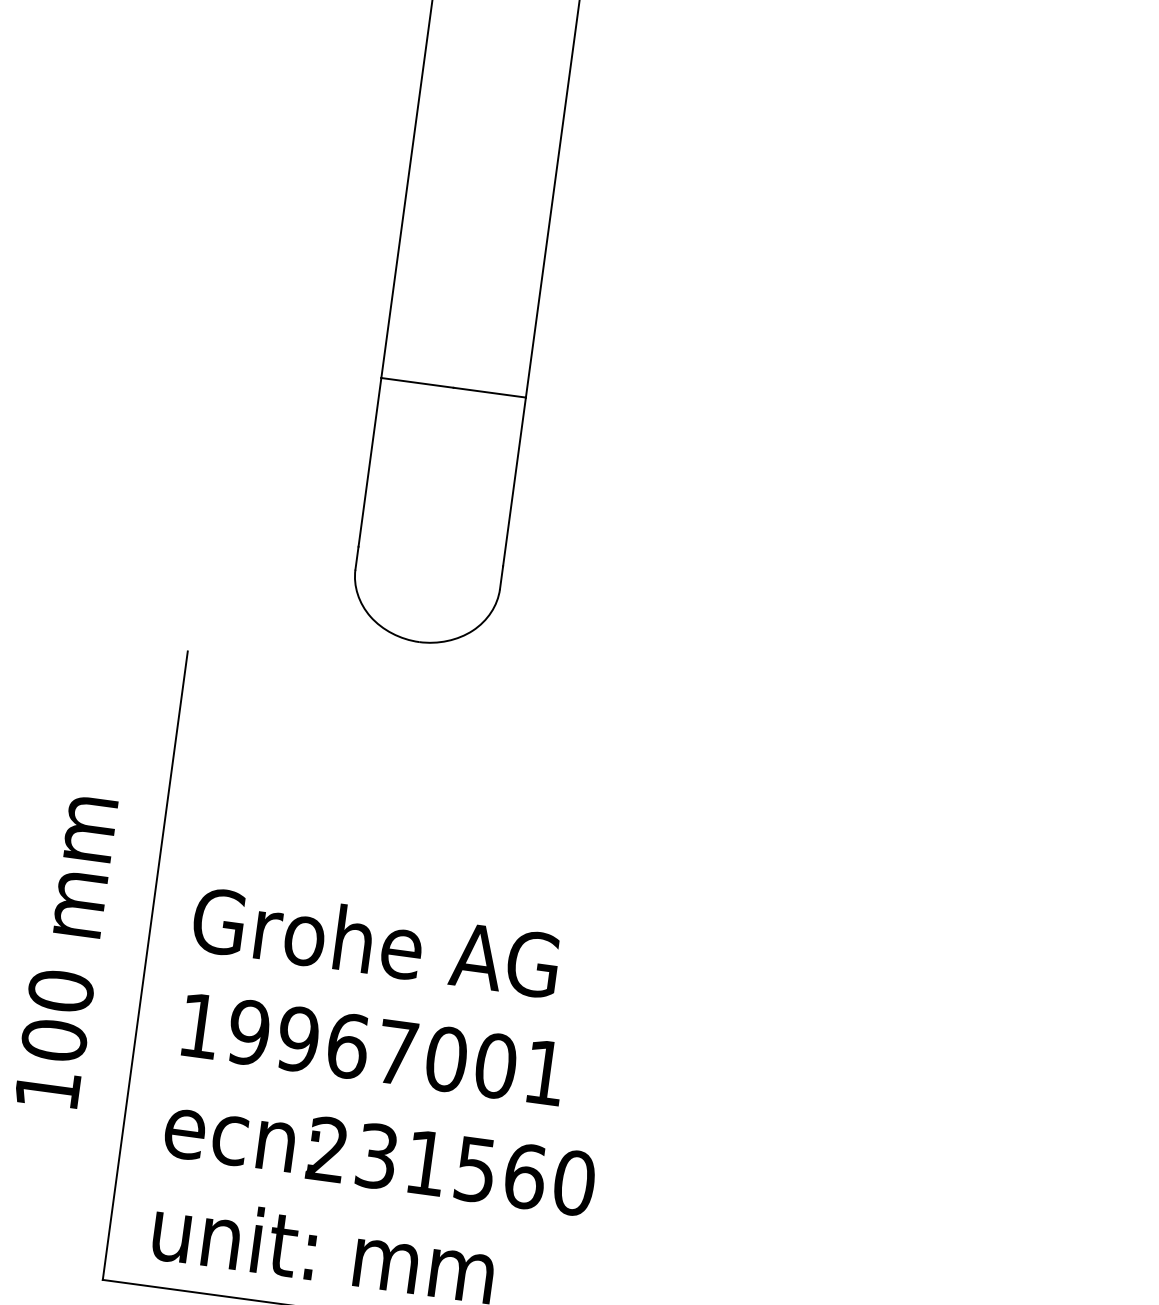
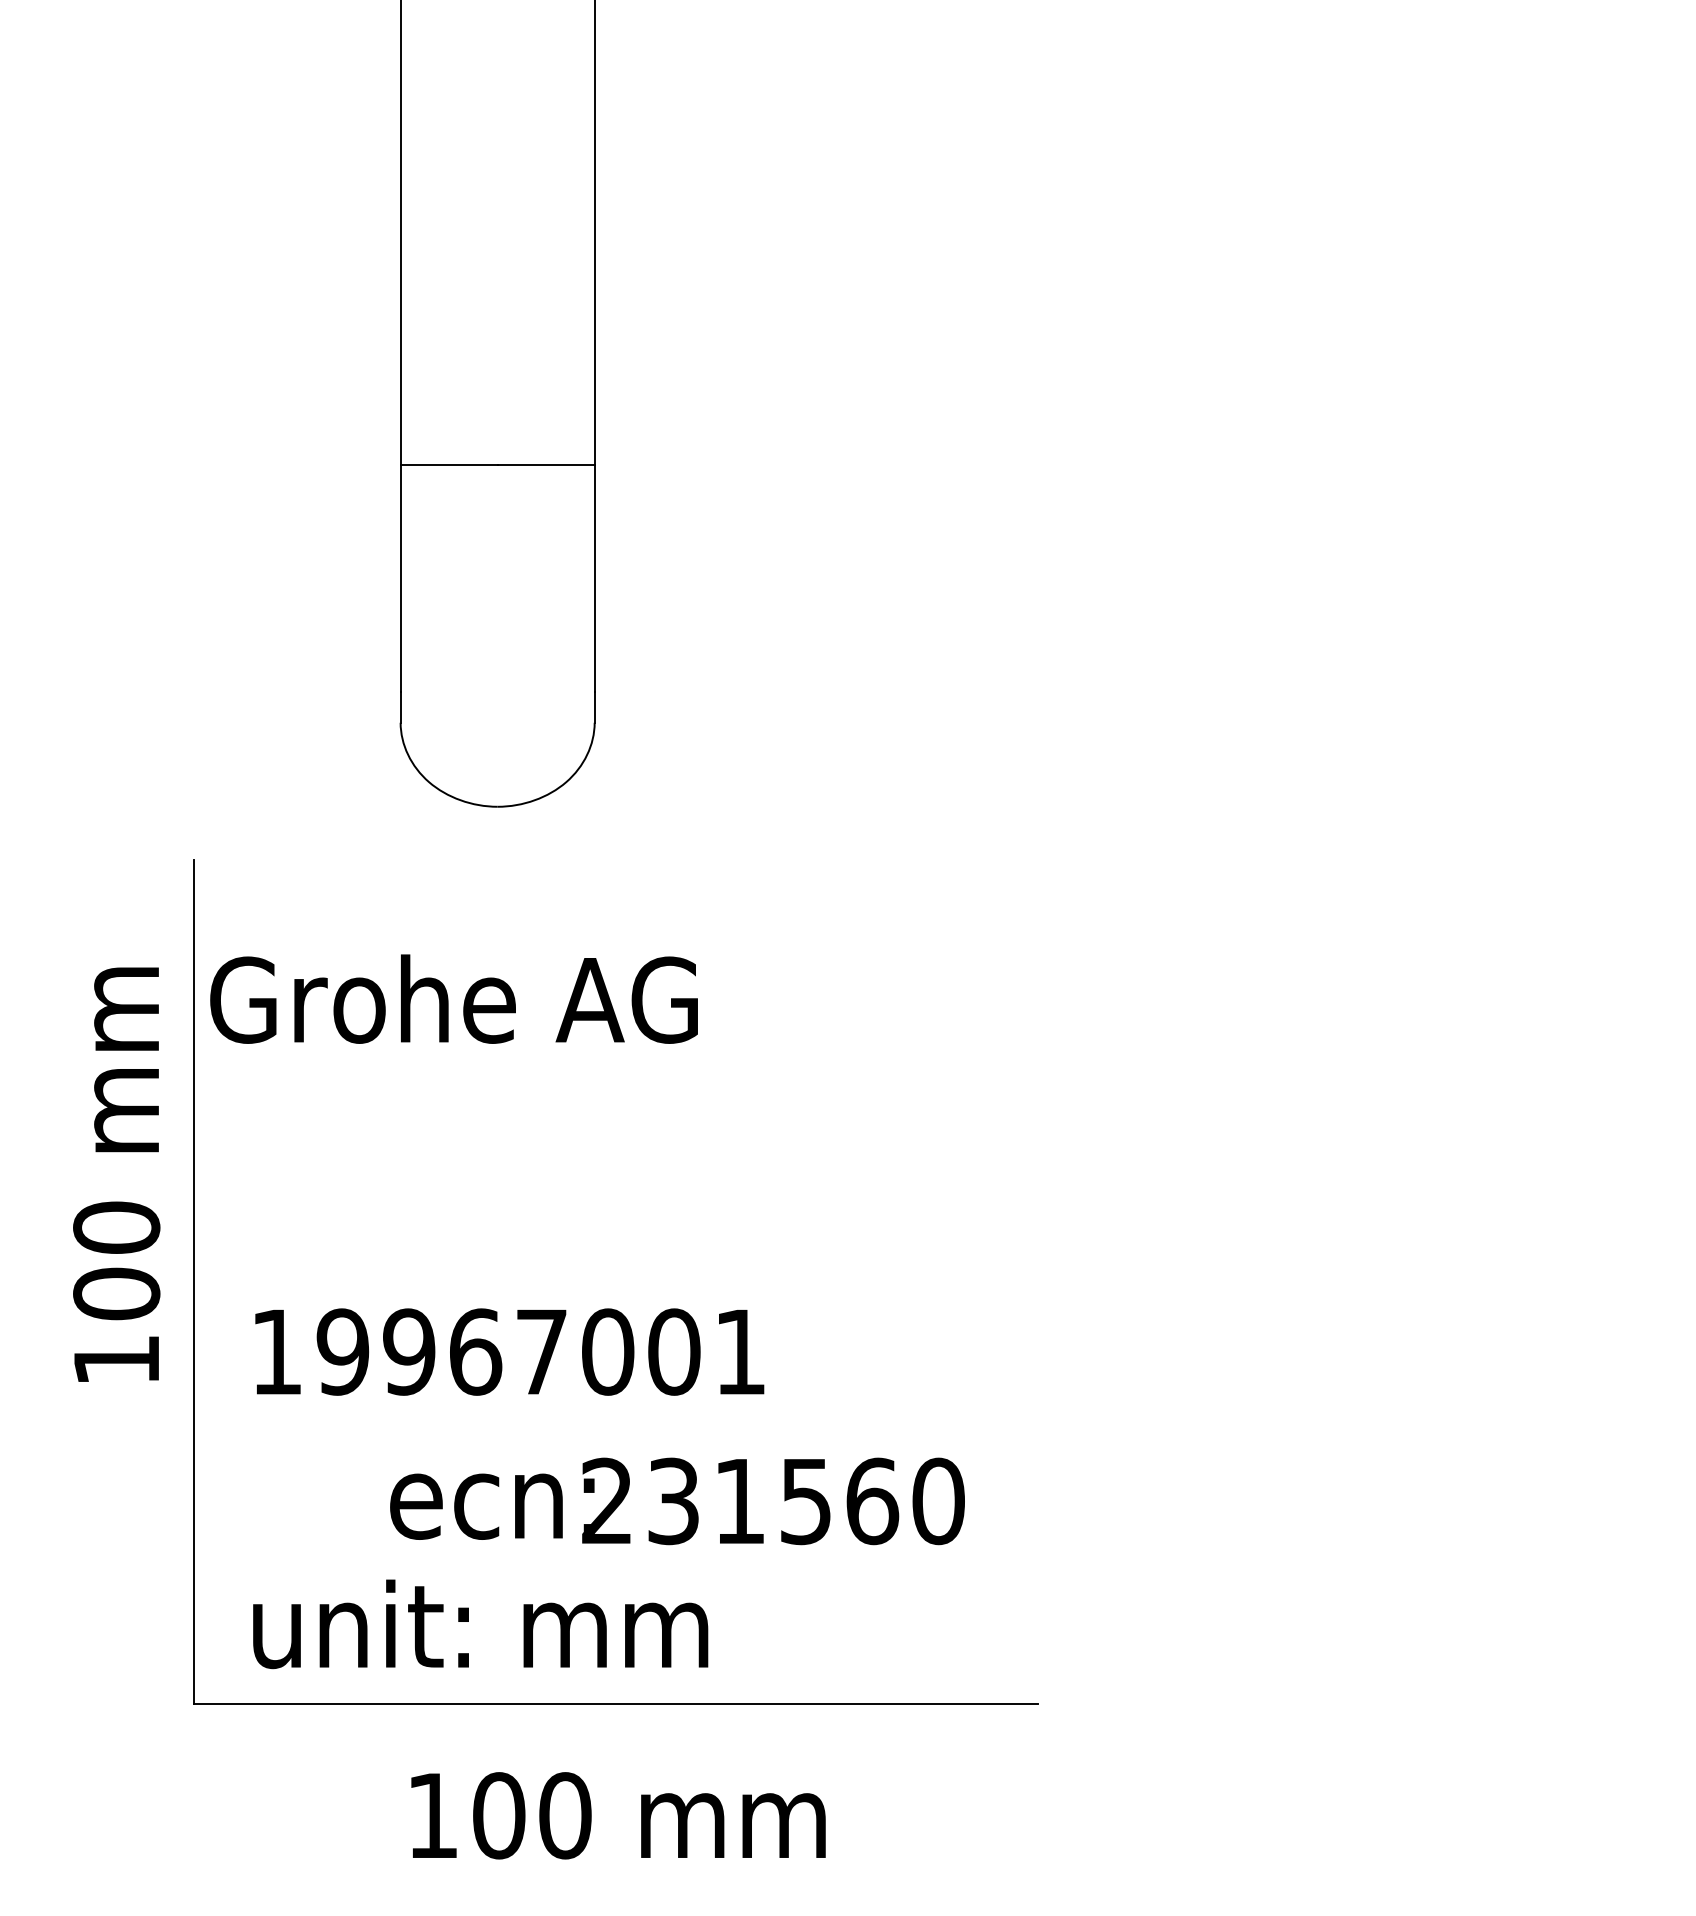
text: (375, 941) -> (453, 998), moved
text: (66, 951) -> (116, 1174), moved
text: (379, 1156) -> (677, 1501), moved

